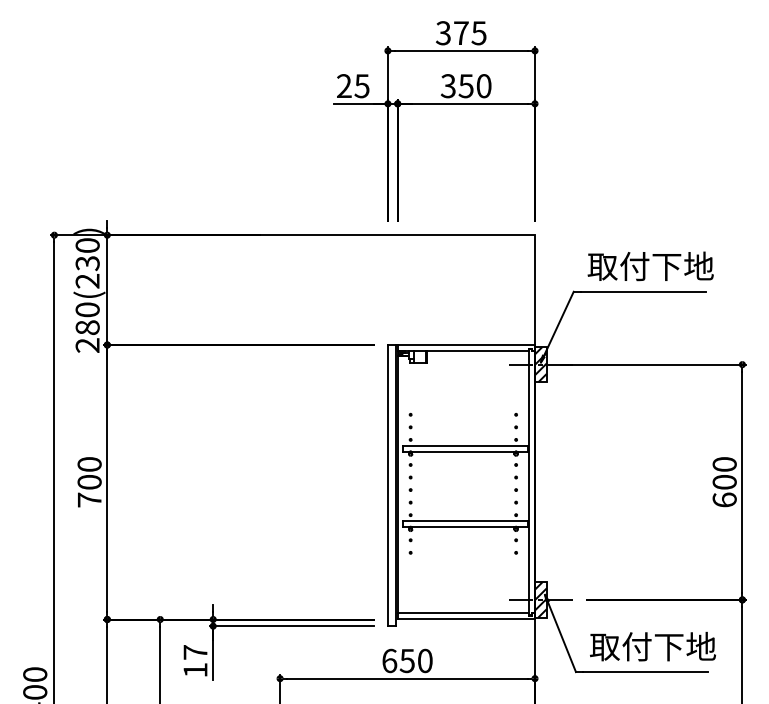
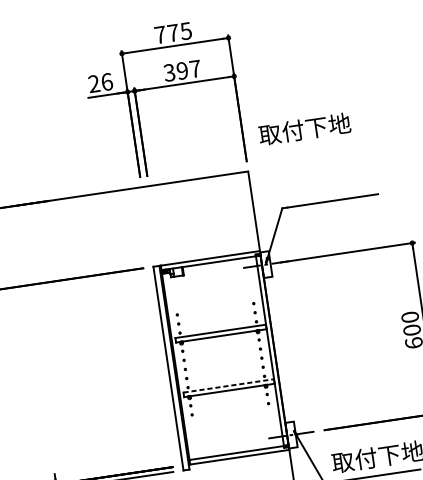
text: (443, 33) -> (160, 35), 375 -> 775
text: (361, 86) -> (106, 82), 25 -> 26
text: (474, 86) -> (188, 70), 350 -> 397
text: (650, 266) -> (304, 129), moved
hatch: (540, 364) -> (266, 264), removed
line: (466, 520) -> (229, 385), solid -> dashed
hatch: (540, 599) -> (291, 434), removed

